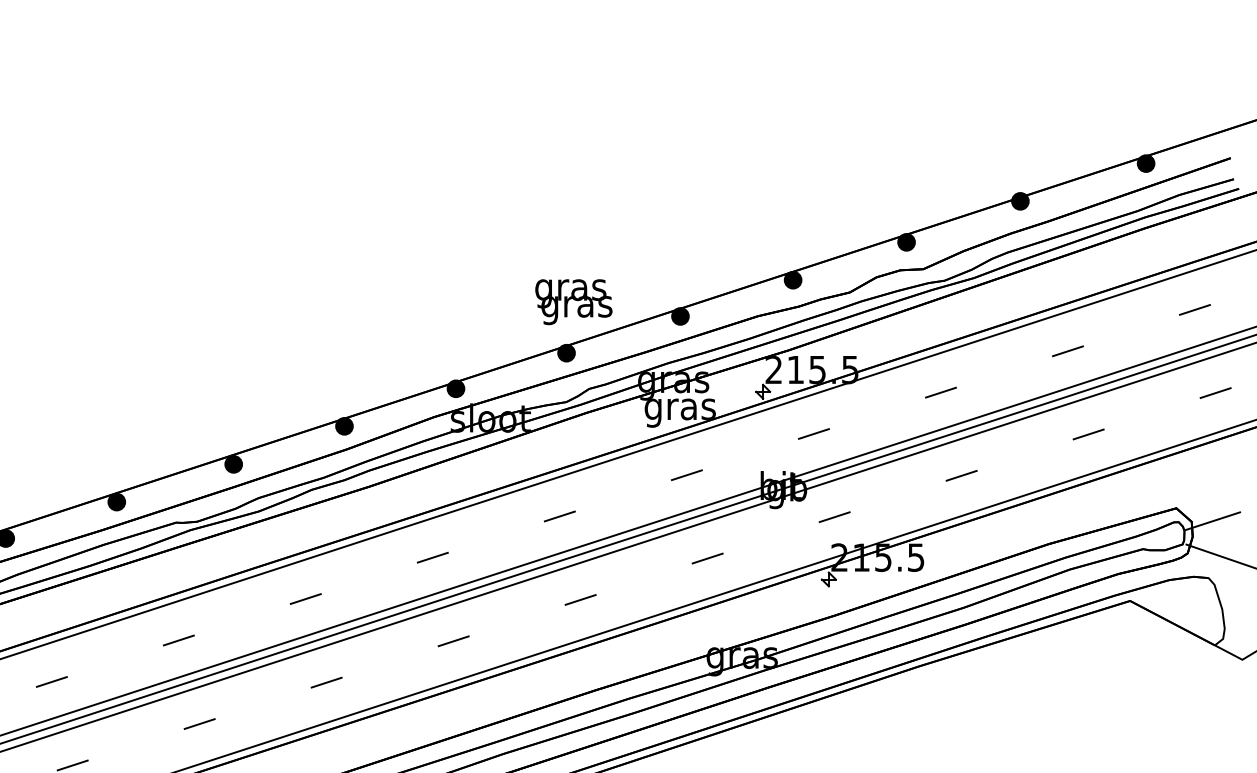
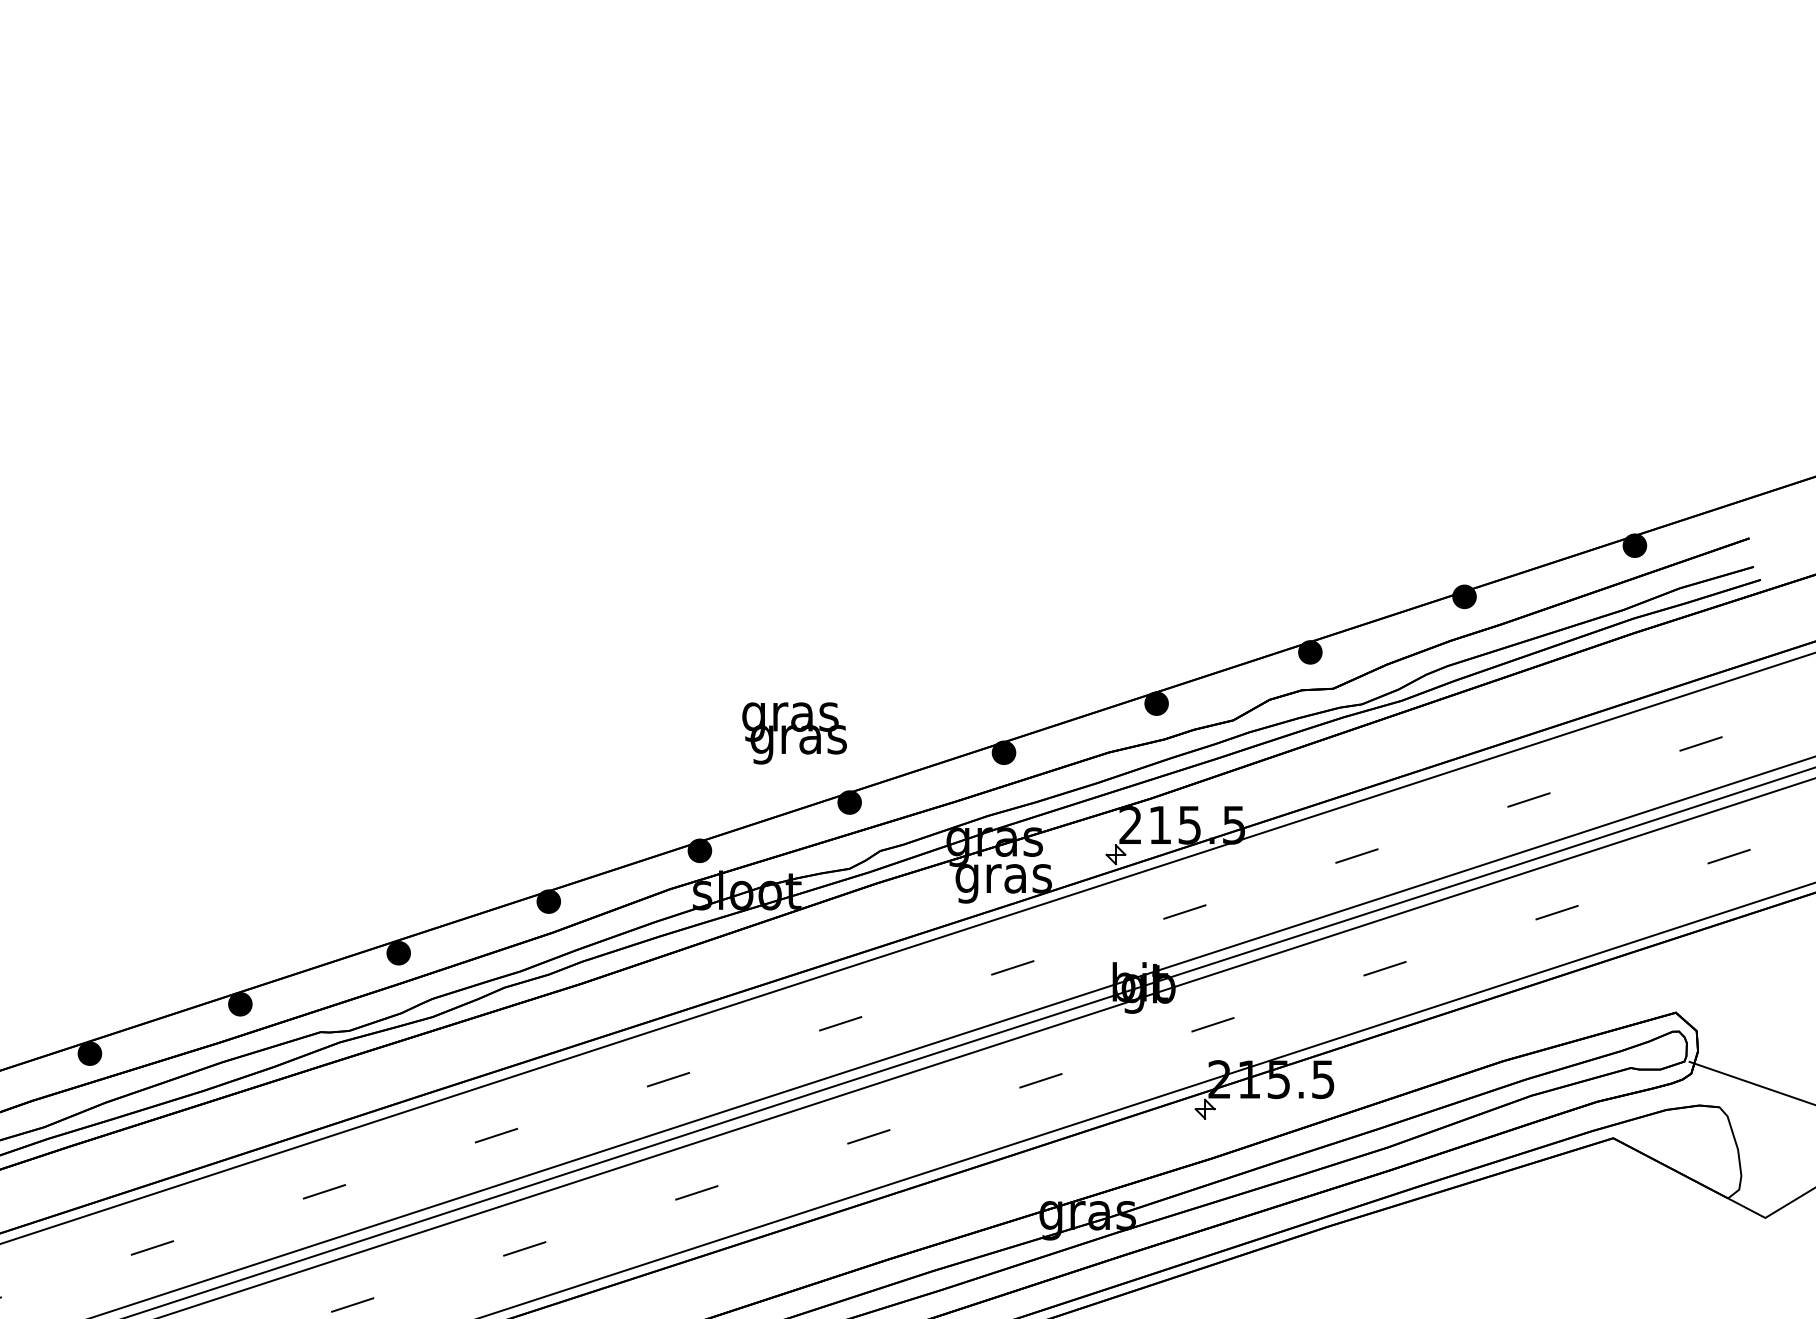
text: (573, 302) -> (794, 733), moved
line: (1212, 521) -> (1725, 1030), removed

